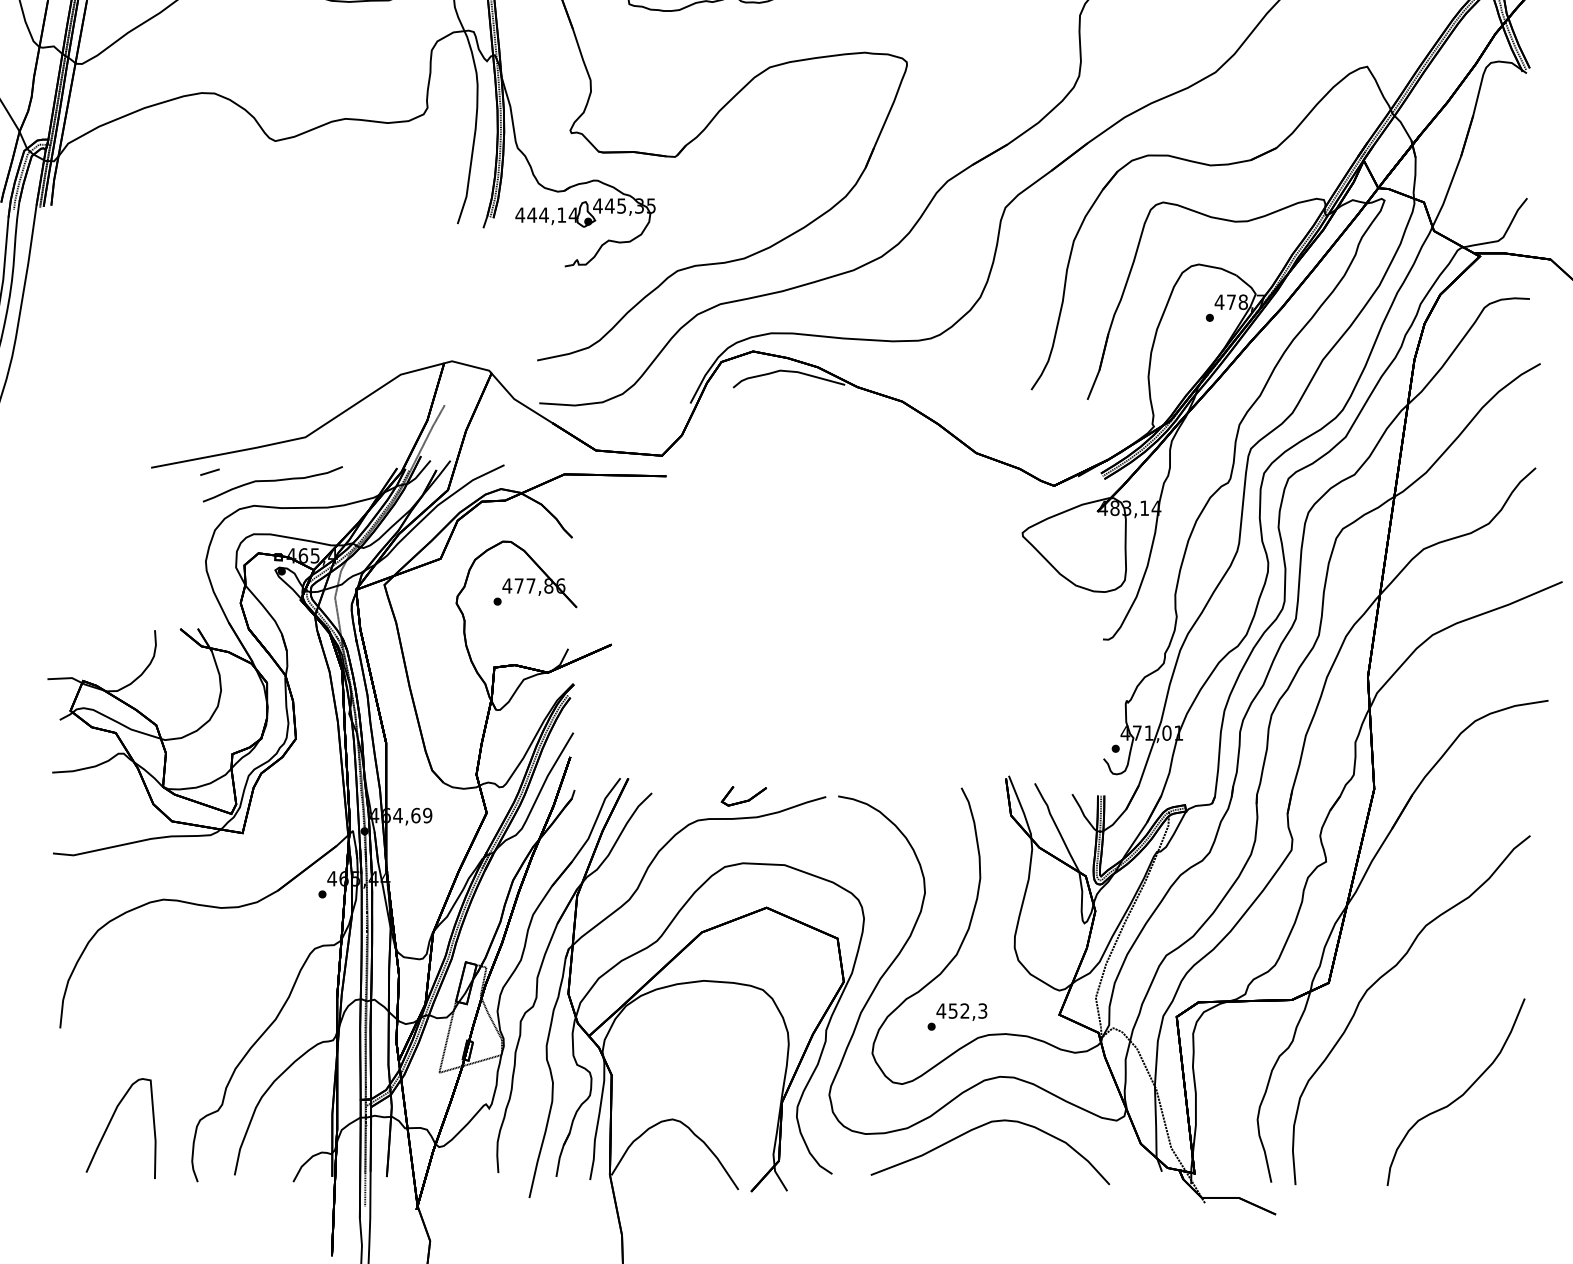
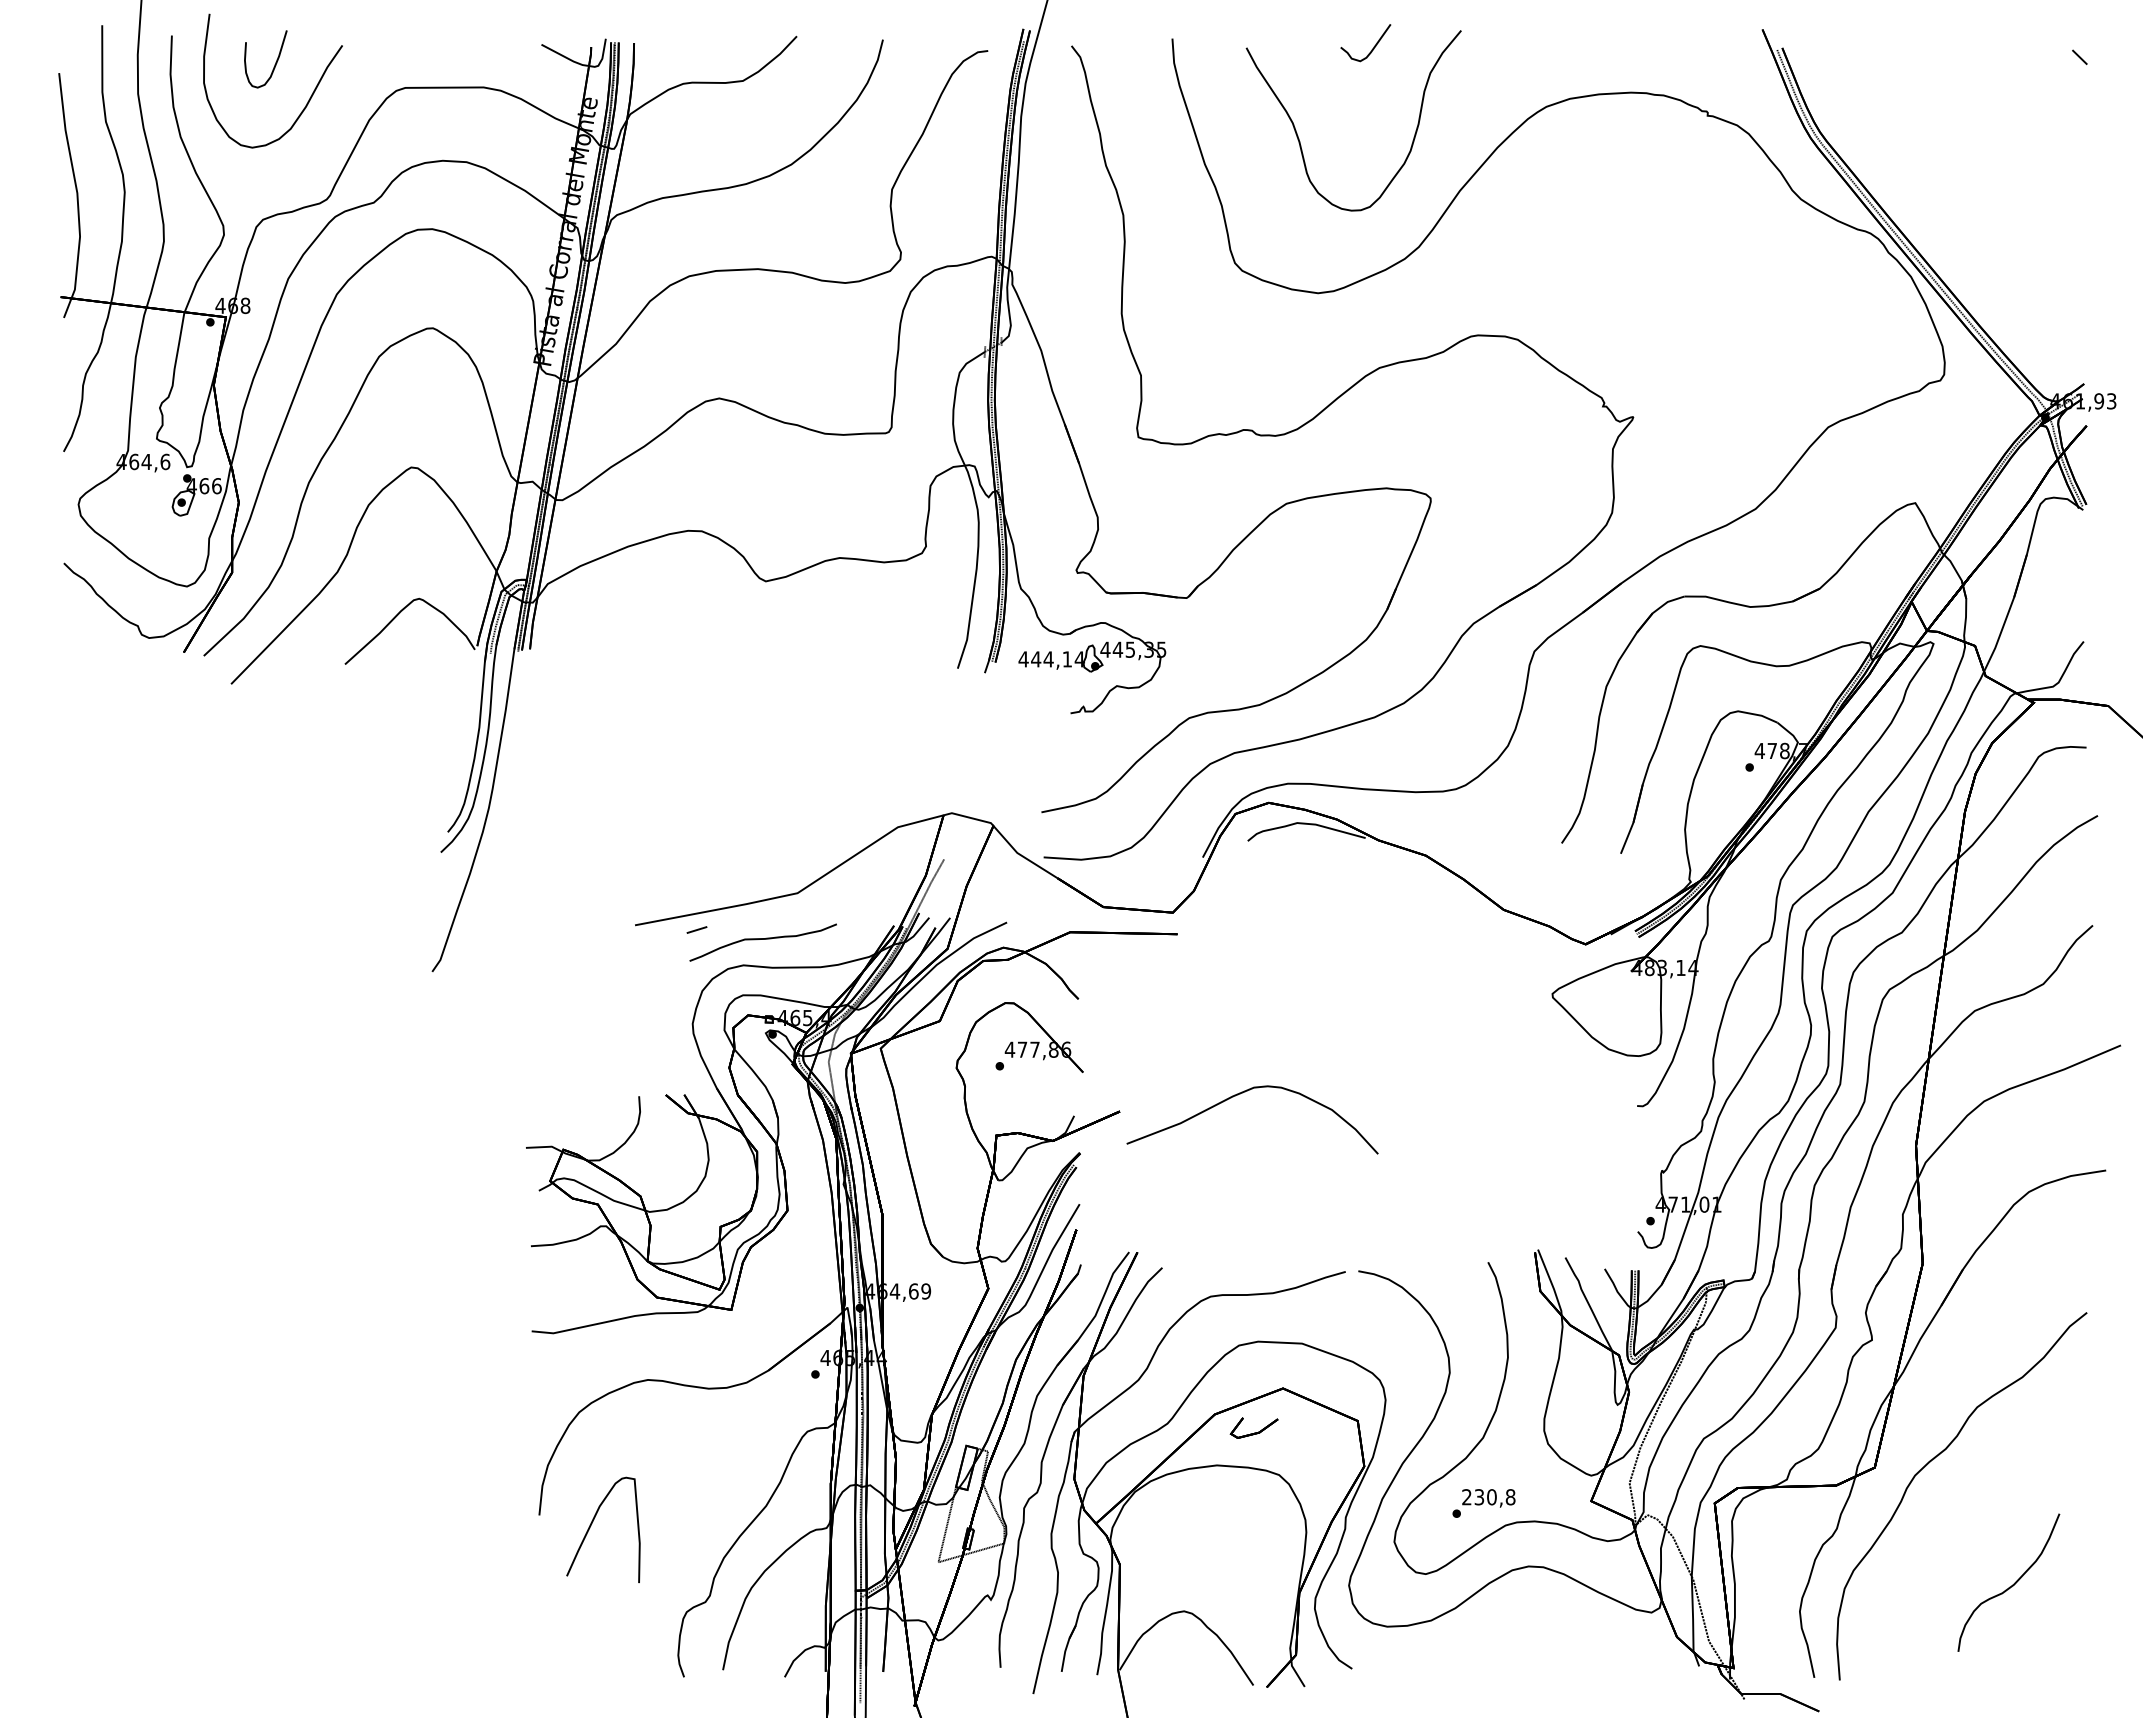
part: (743, 795) -> (1253, 1427), moved
text: (961, 1011) -> (1488, 1497), 452,3 -> 230,8
part: (1455, 1092) -> (2008, 1582), size x0.7
curve: (109, 1125) -> (591, 1526), moved
curve: (978, 1128) -> (1240, 1094), moved

